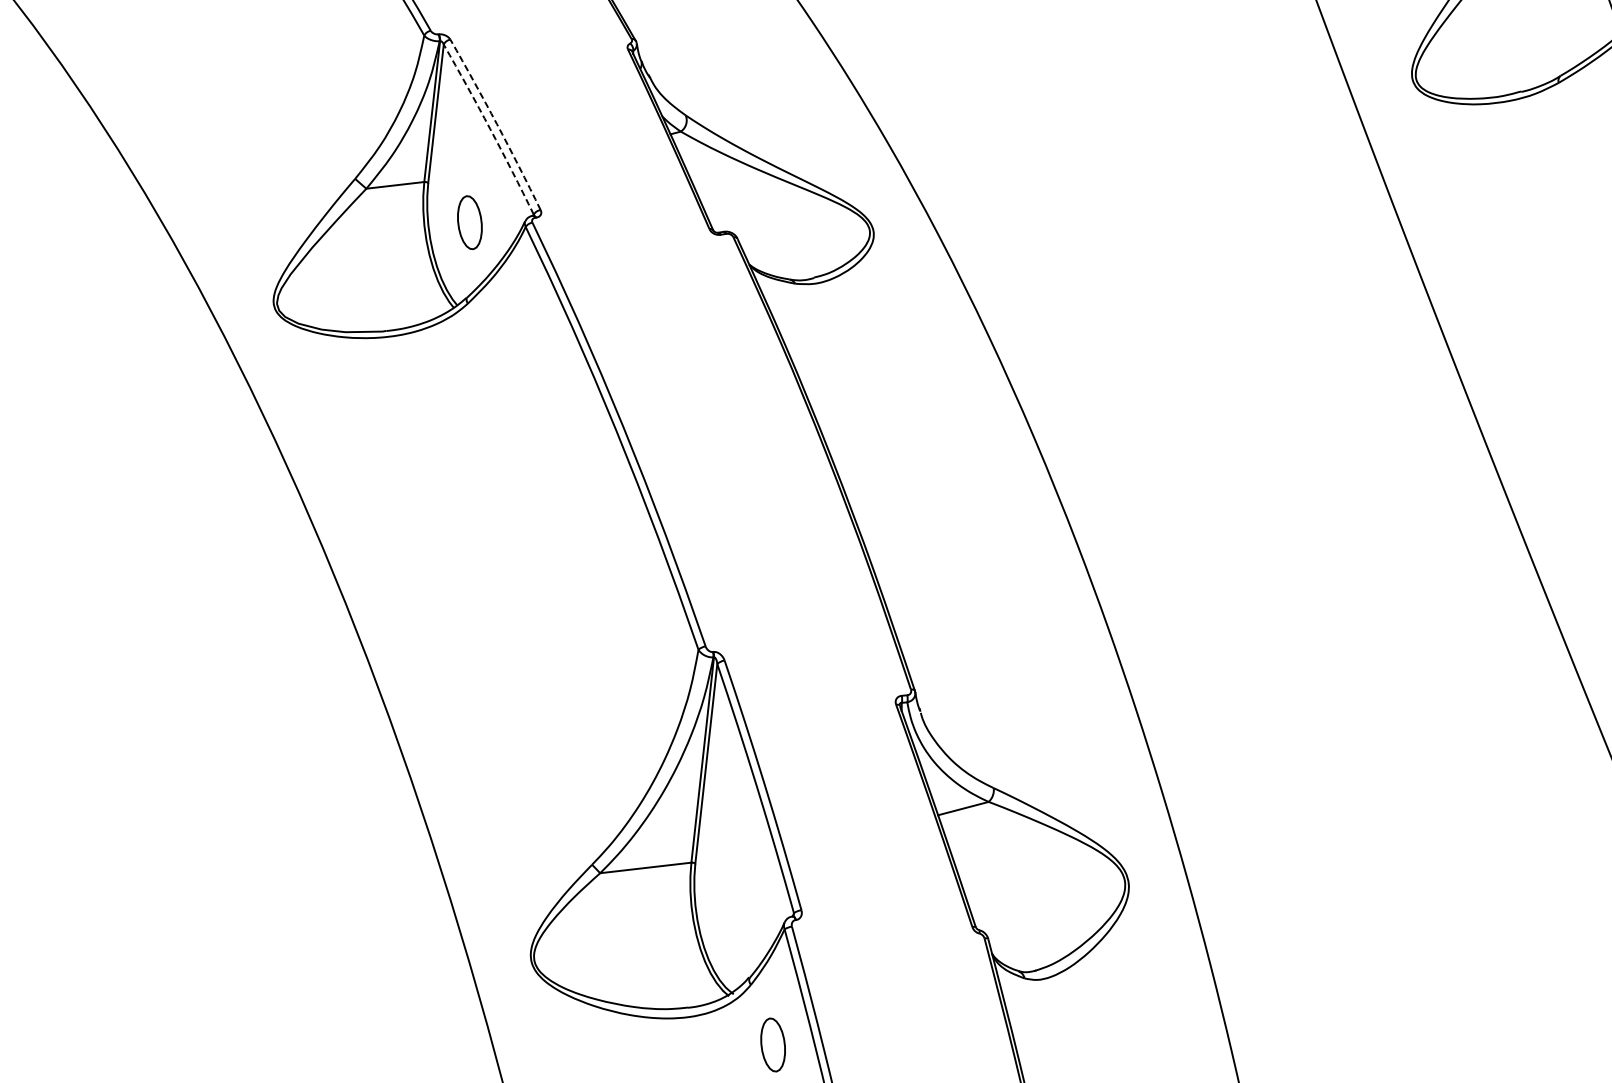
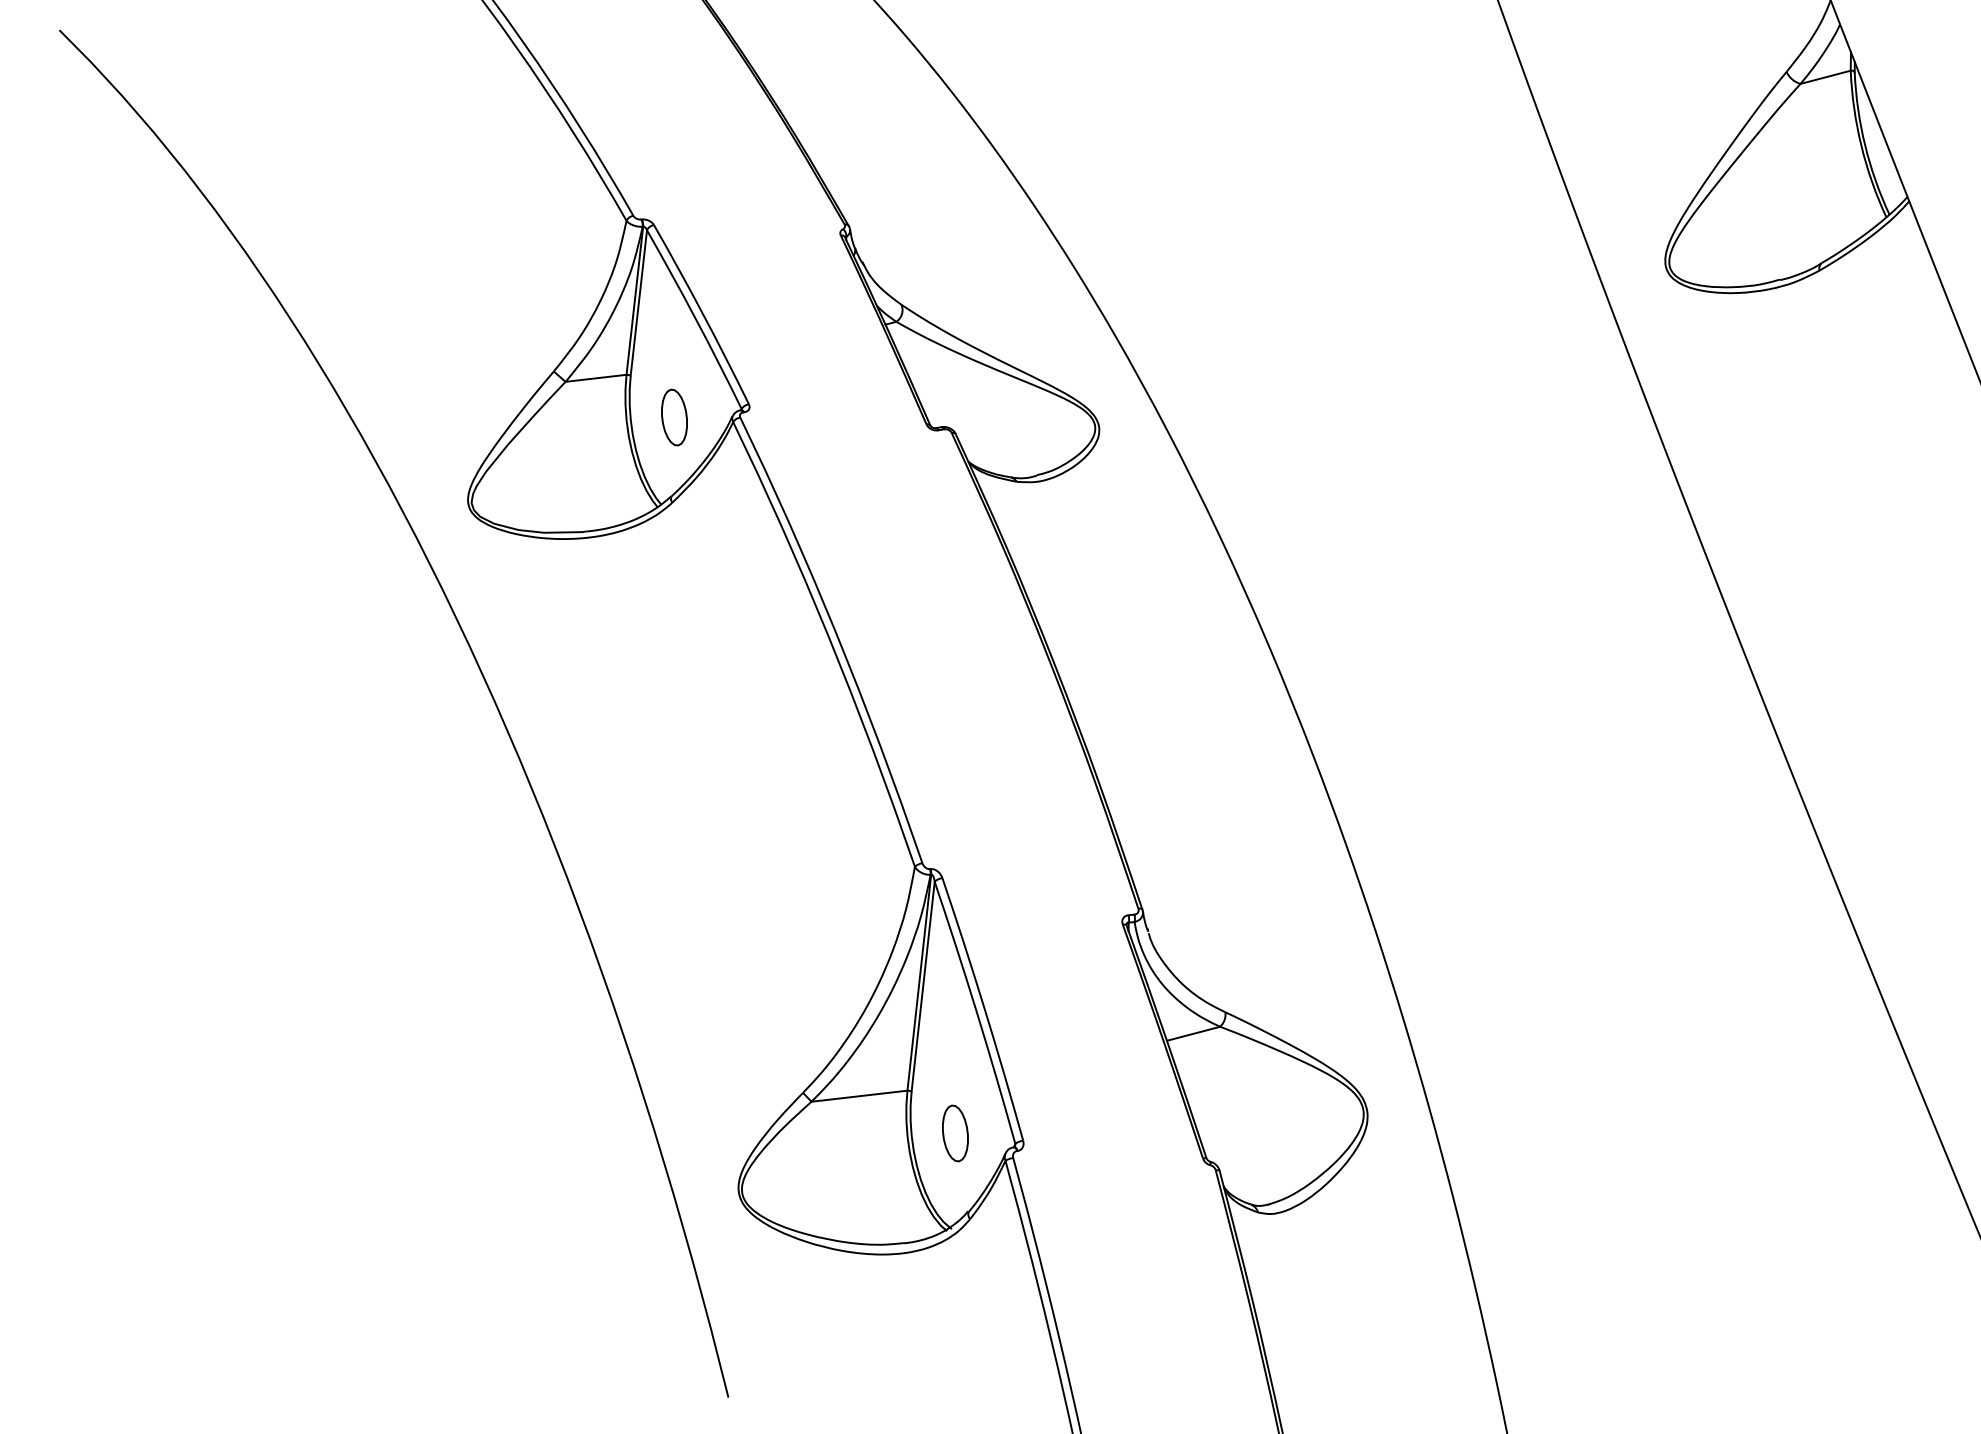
arc: (496, 123) -> (702, 313), dashed -> solid
arc: (489, 128) -> (695, 318), dashed -> solid
part: (773, 1045) -> (955, 1133), moved

